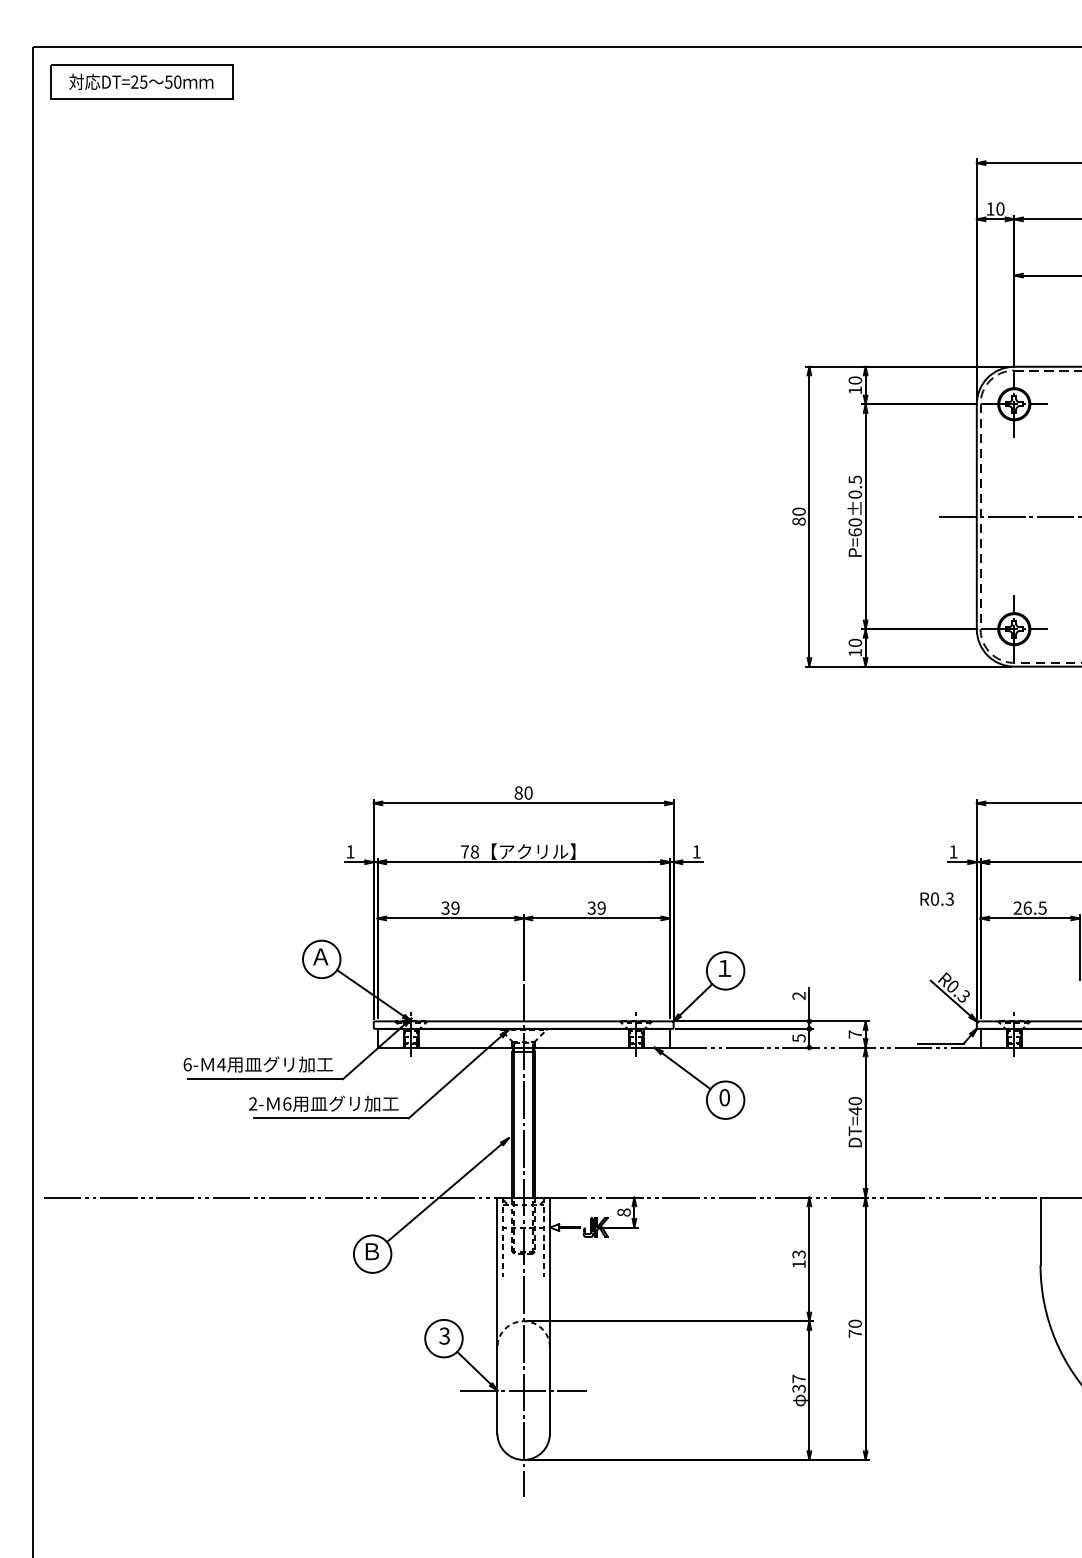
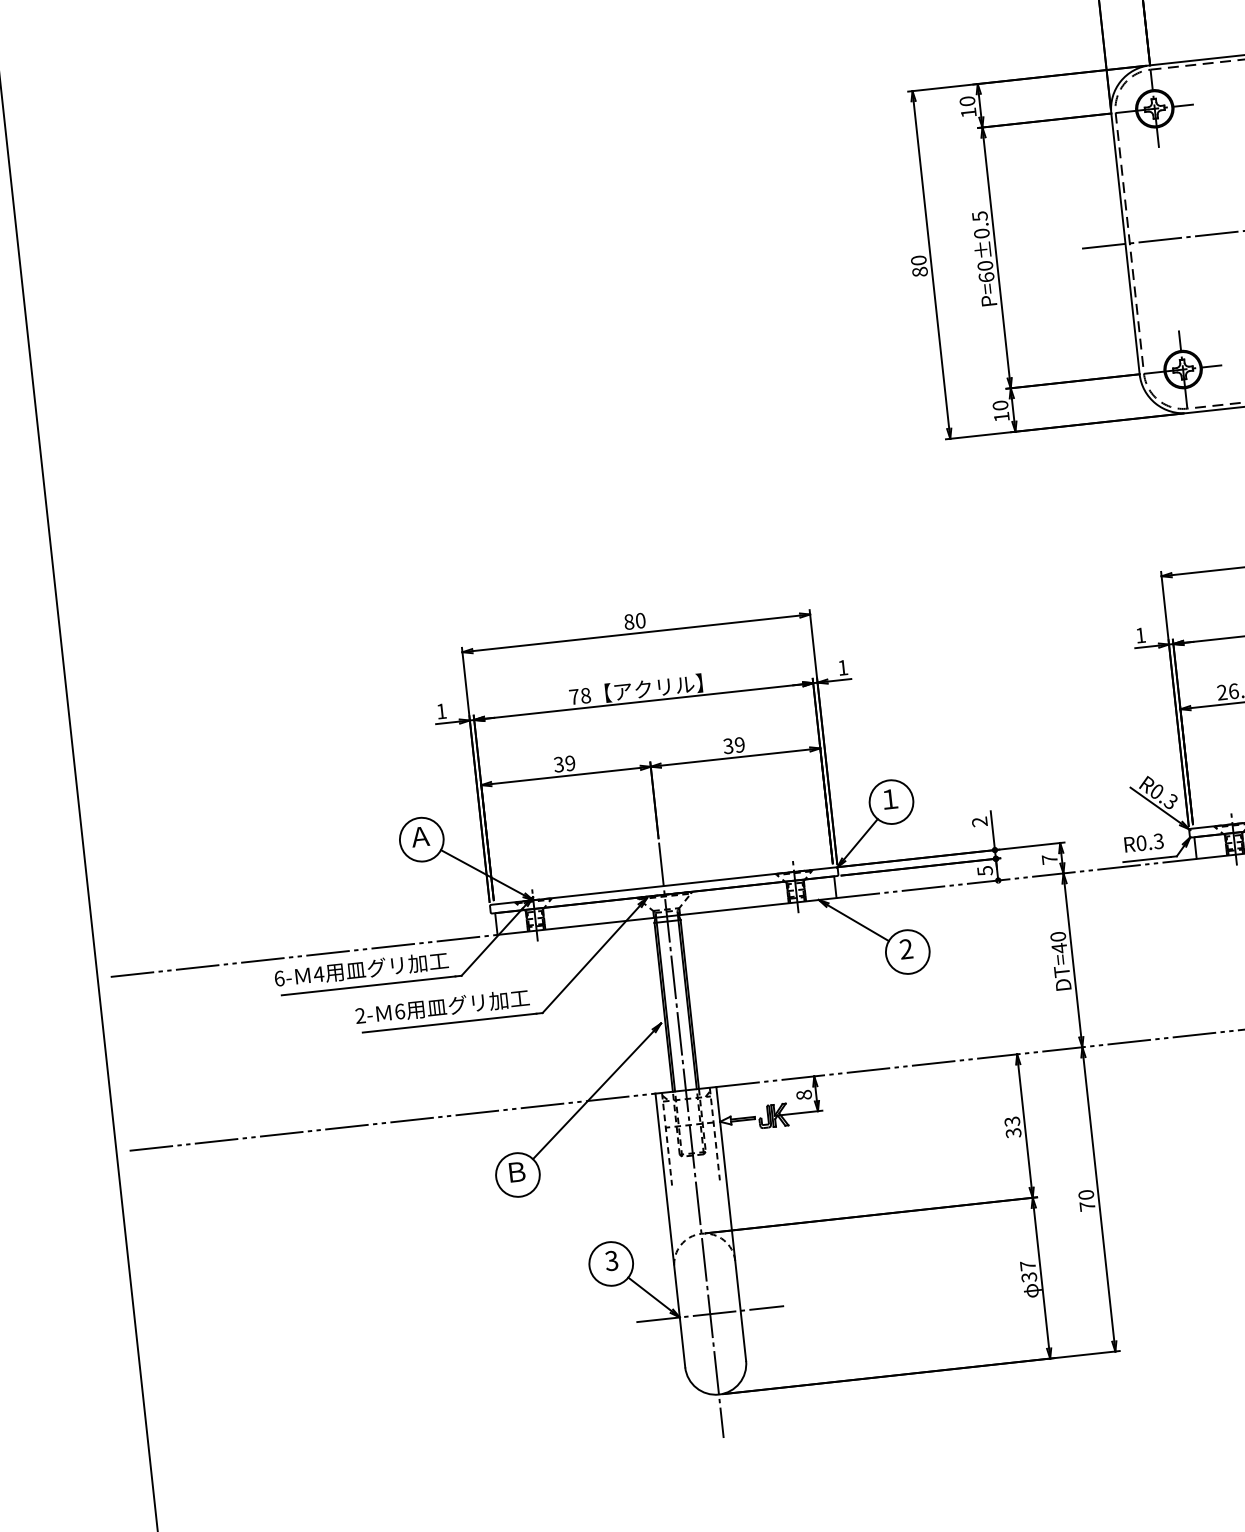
text: (936, 898) -> (1143, 842), moved
line: (210, 1047) -> (303, 955), added
text: (724, 1097) -> (906, 949), 0 -> 2
text: (798, 1264) -> (1012, 1133), 13 -> 33

